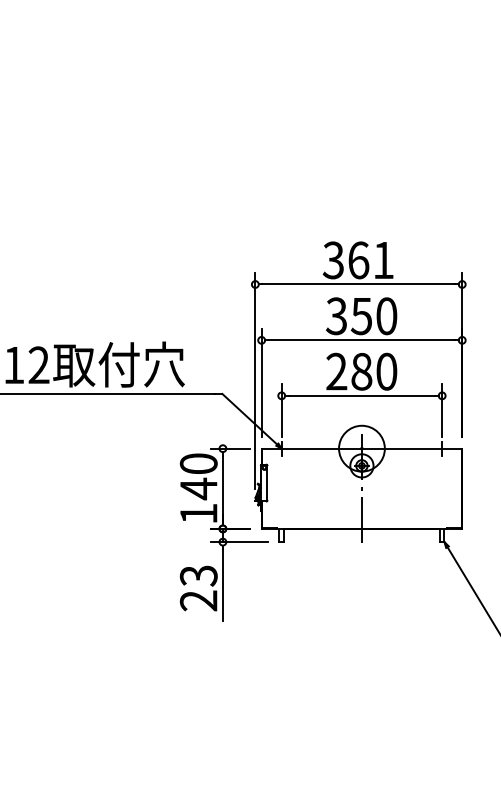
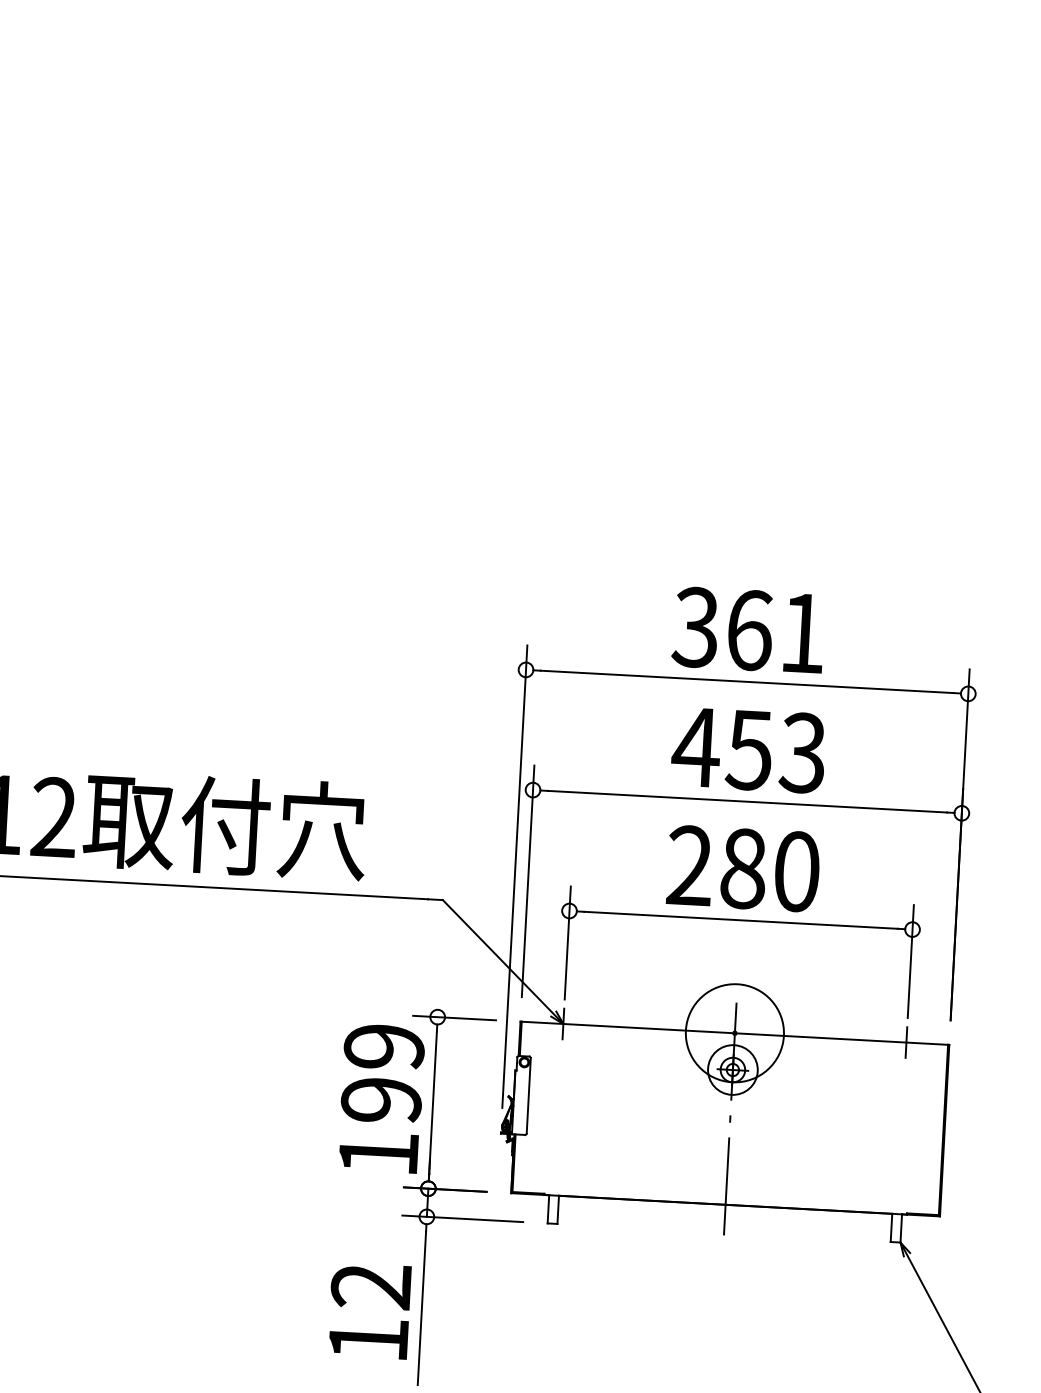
text: (361, 316) -> (749, 750), 350 -> 453
text: (198, 476) -> (382, 1073), 140 -> 199
text: (198, 588) -> (369, 1313), 23 -> 12

